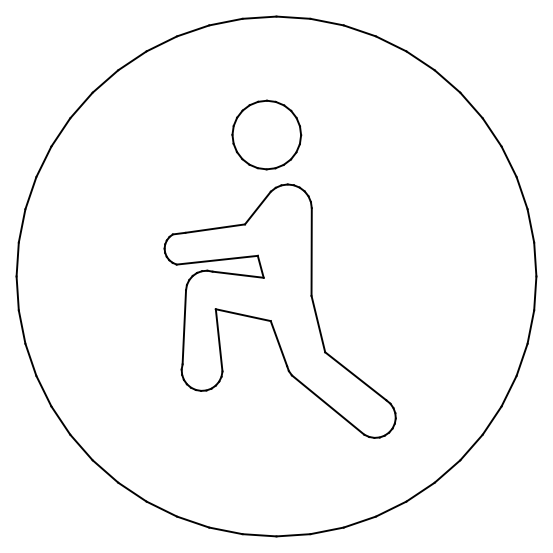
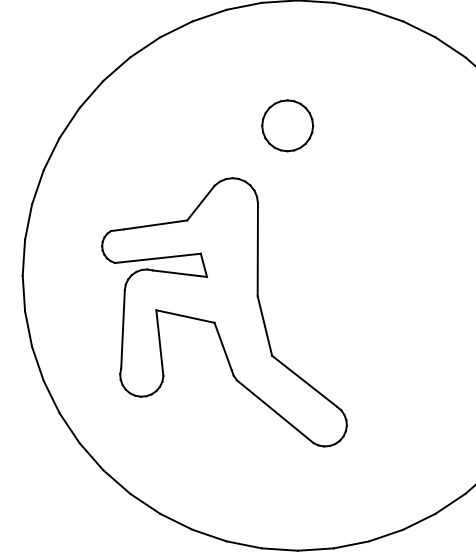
part: (266, 134) -> (287, 125), size x0.7
part: (279, 310) -> (223, 311), moved

